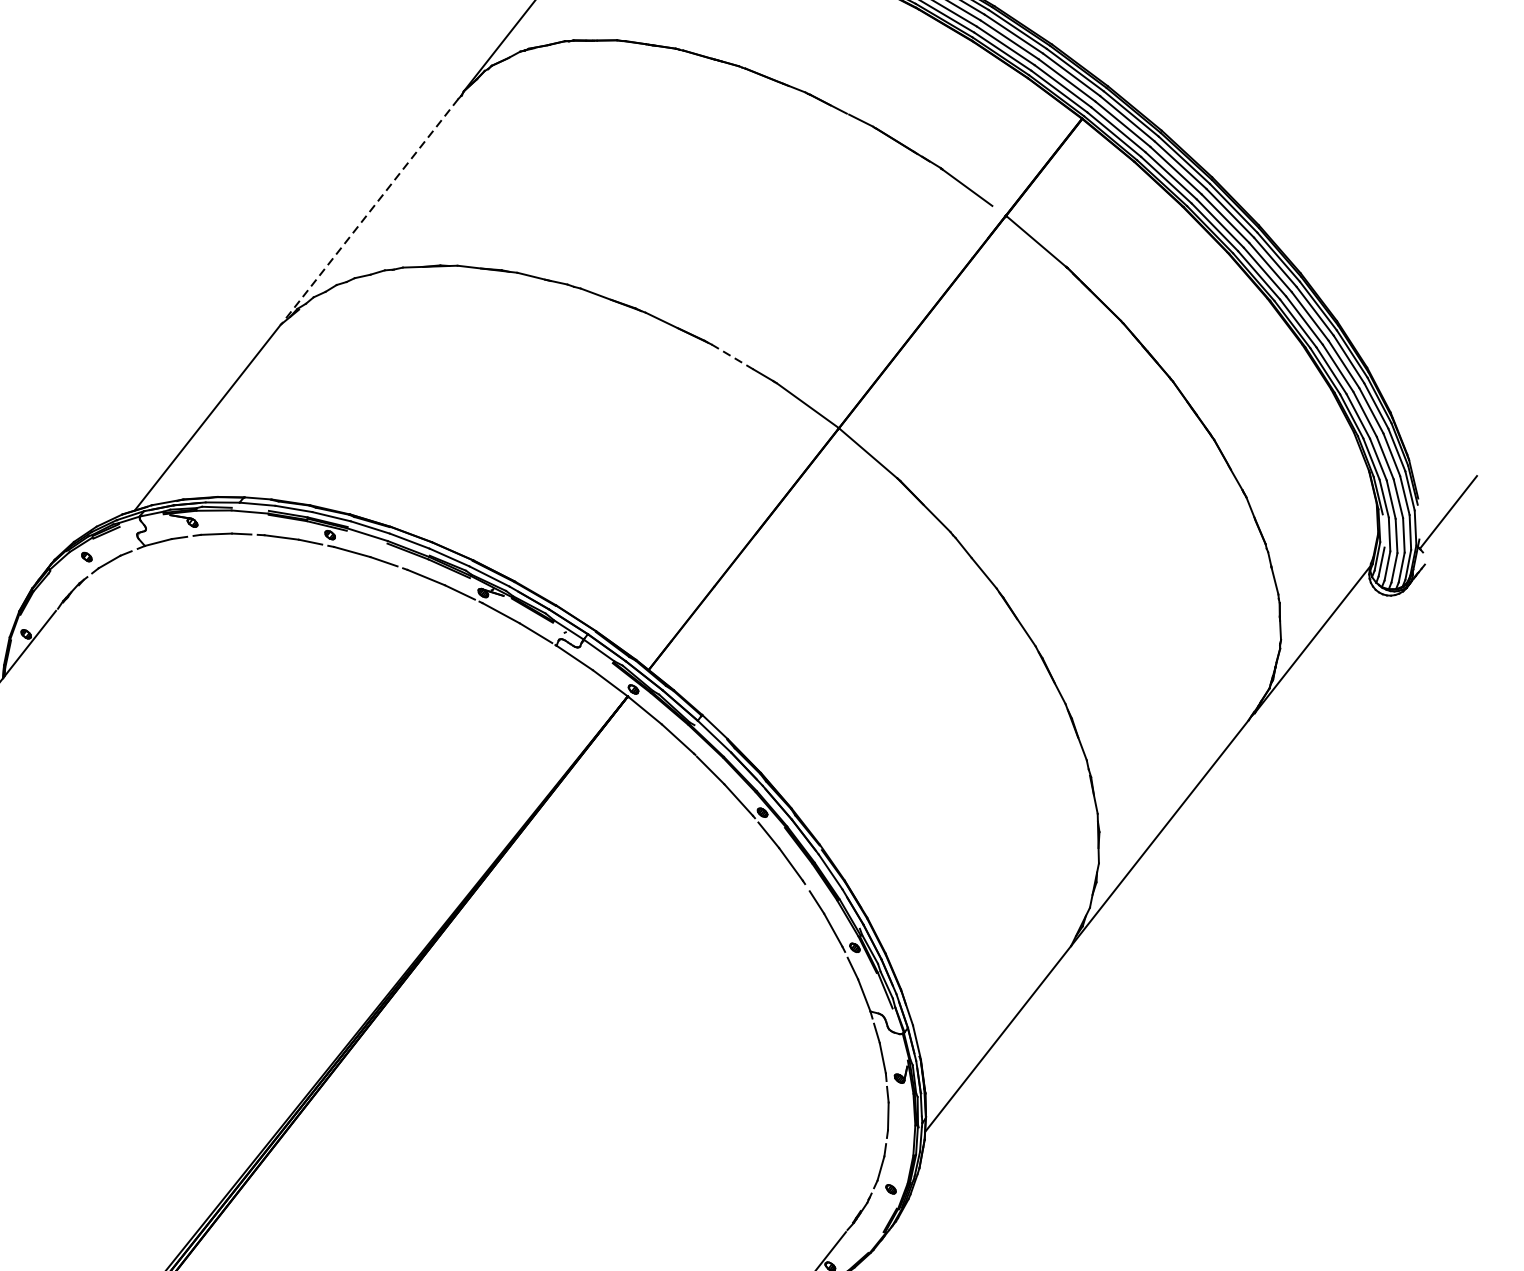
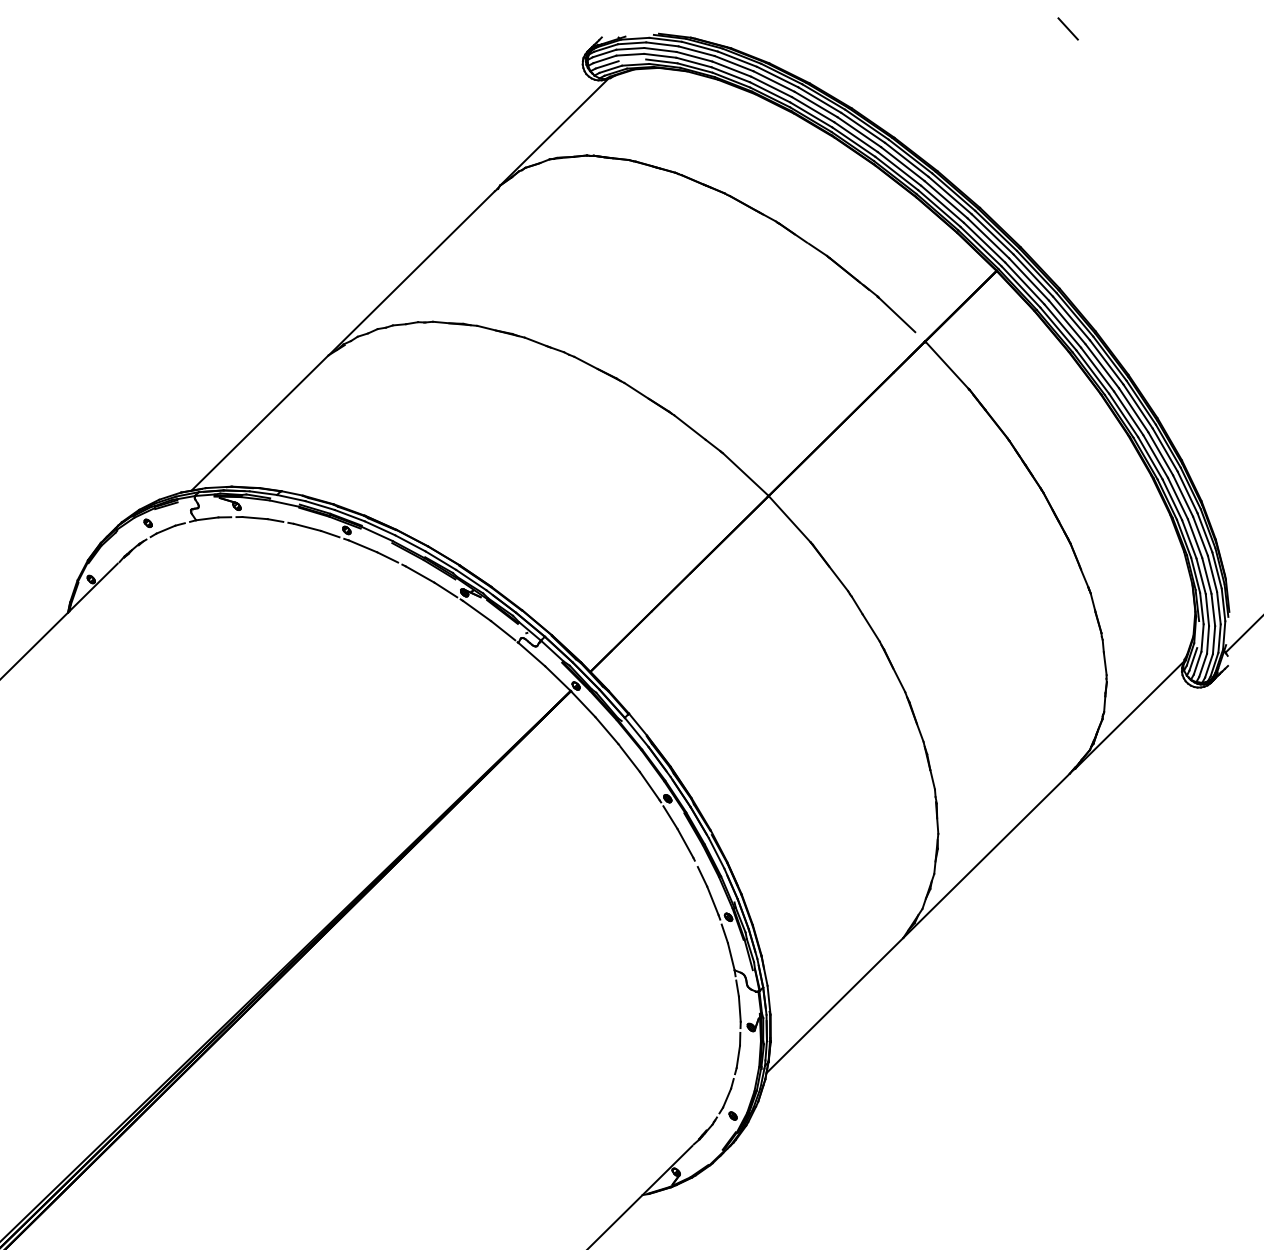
line: (369, 212) -> (411, 273), dashed -> solid
line: (733, 356) -> (690, 427), dashed -> solid

